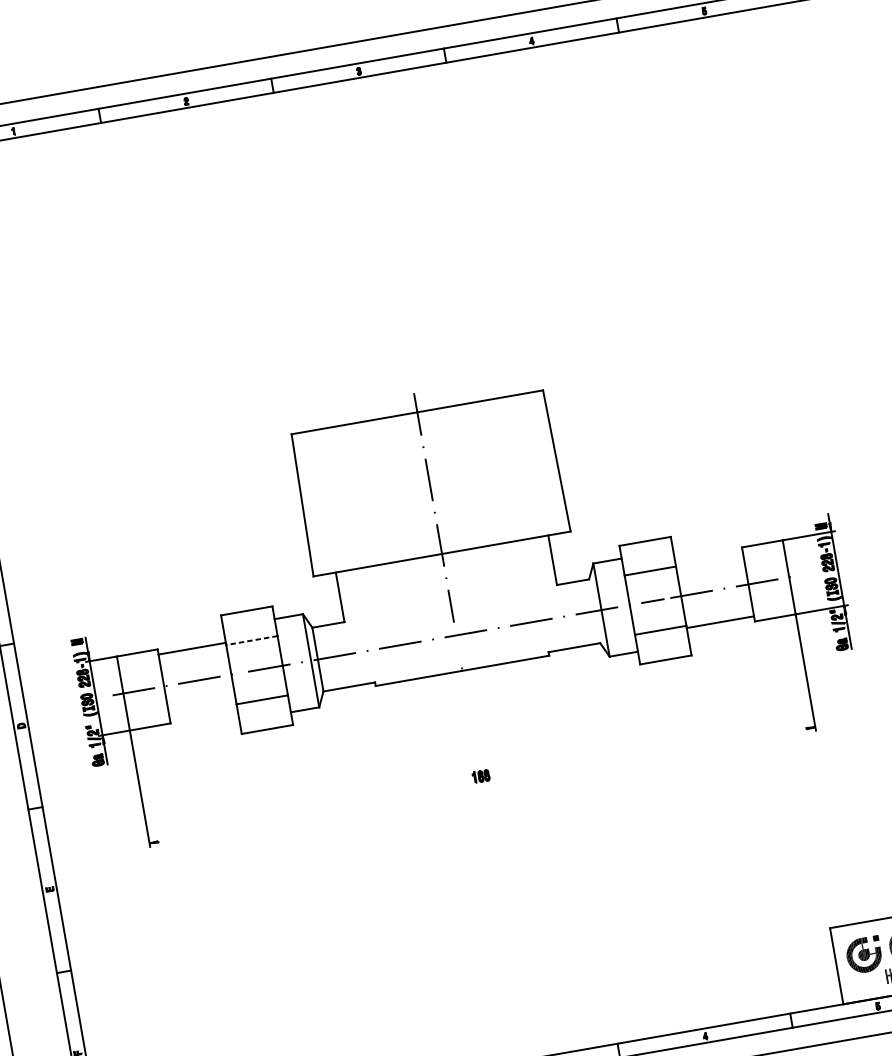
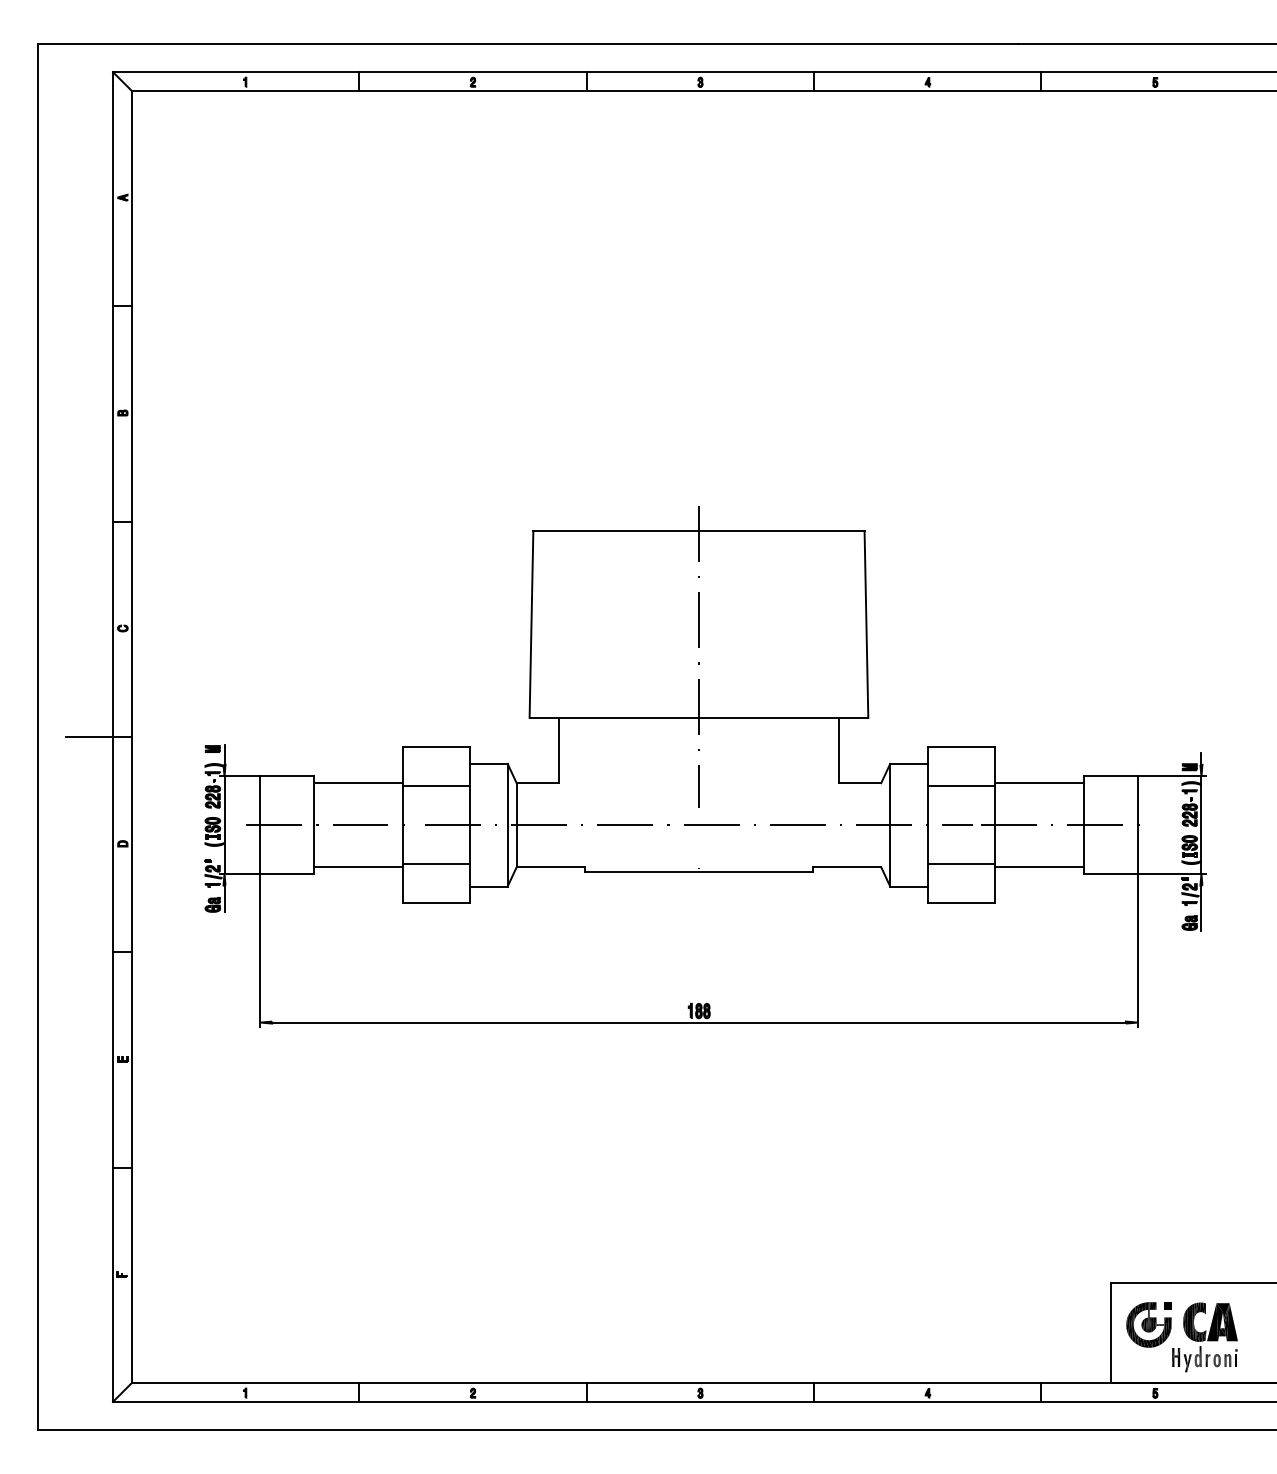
line: (709, 558) -> (1039, 783), added
line: (251, 640) -> (436, 786), dashed -> solid
line: (203, 712) -> (358, 867), added
line: (482, 785) -> (698, 1022), added

